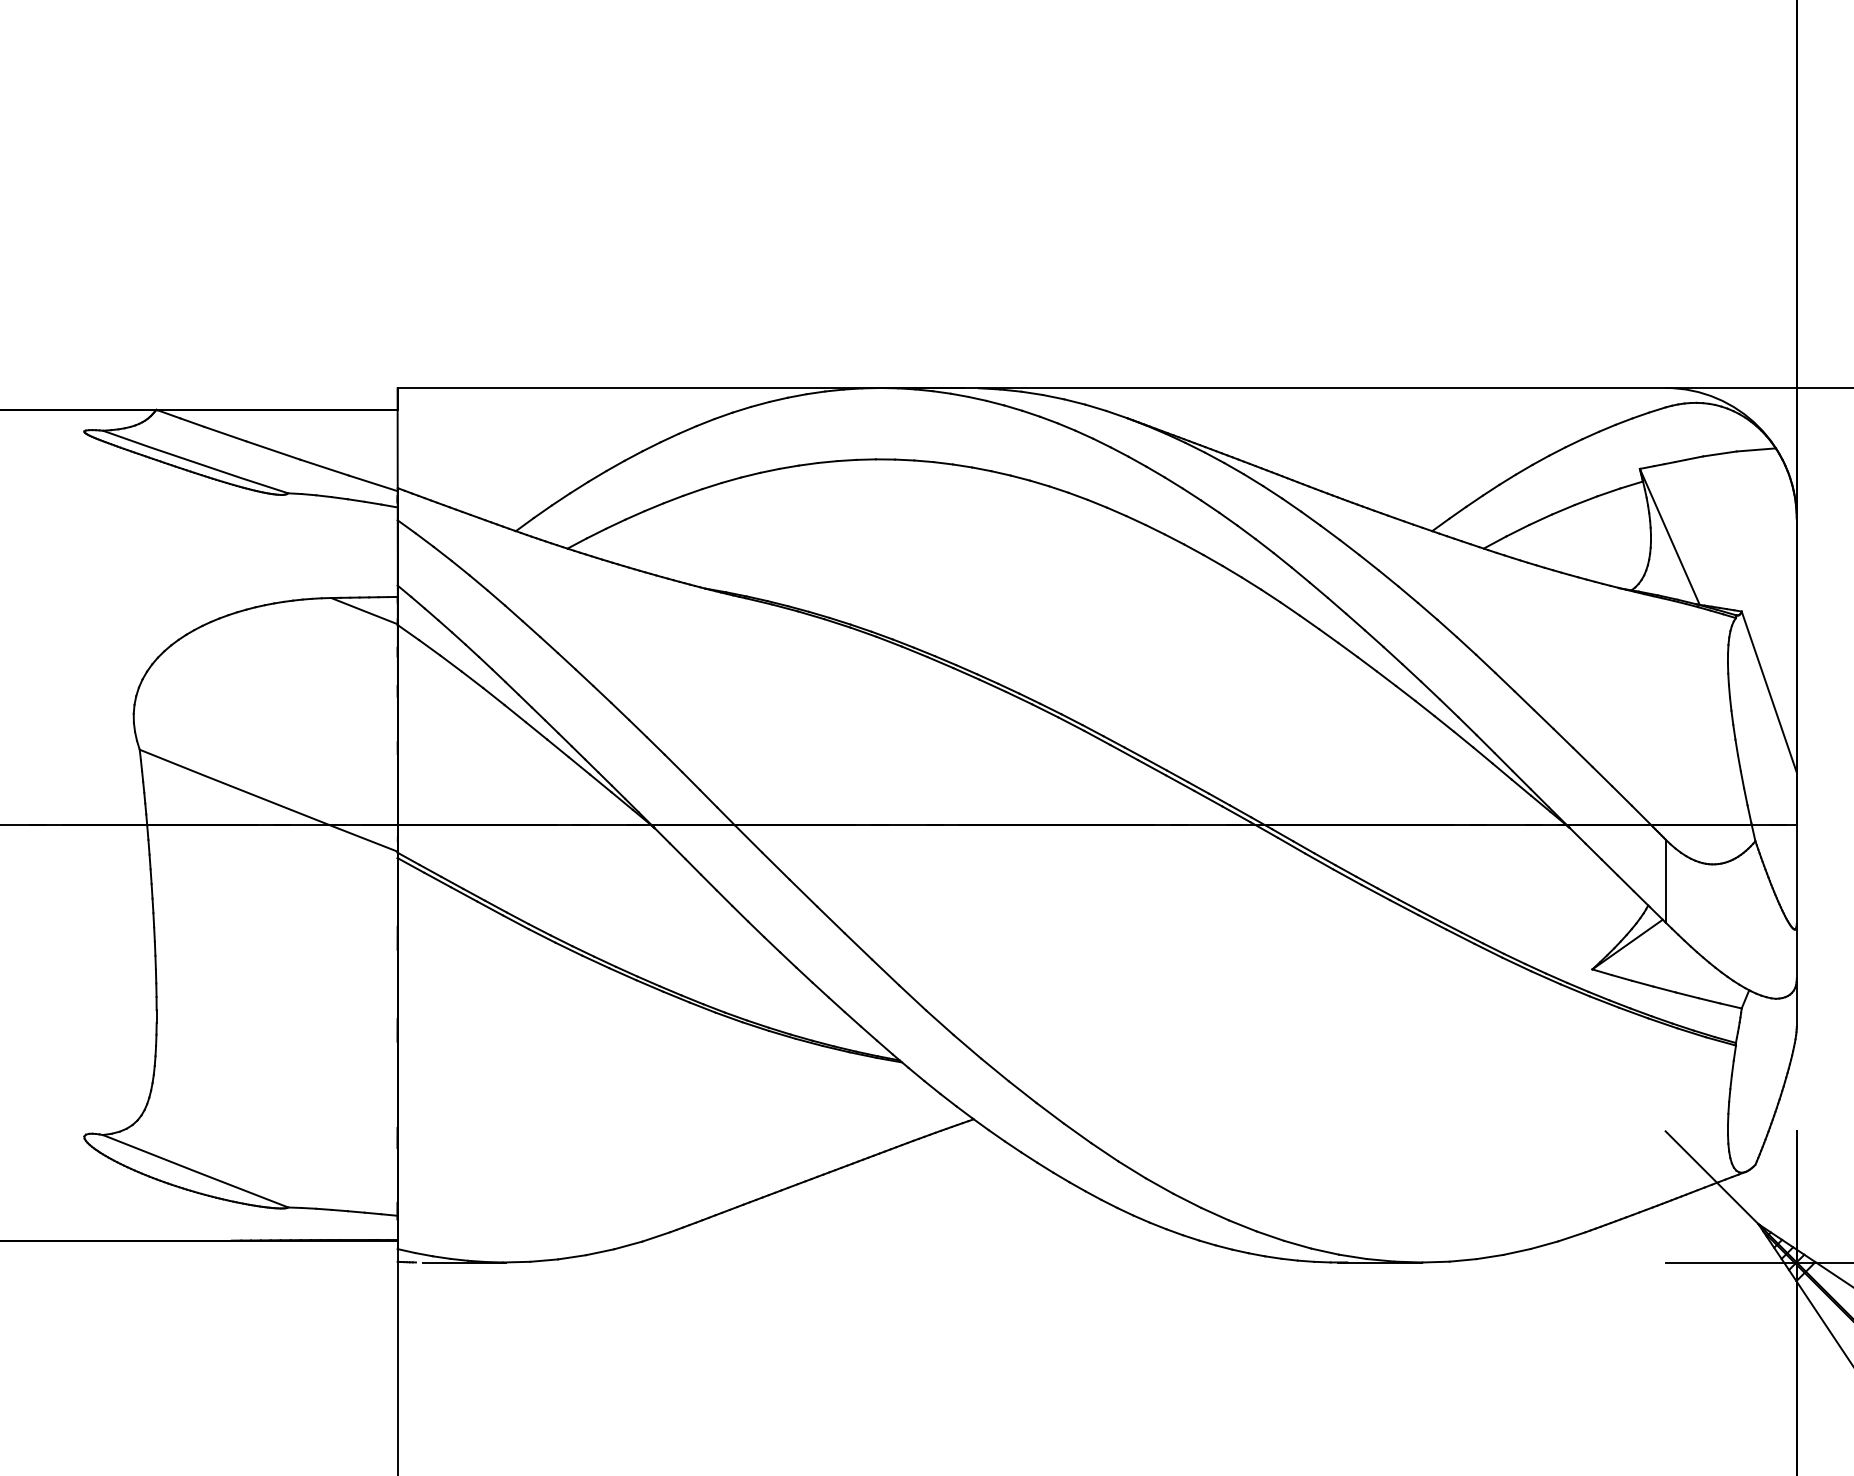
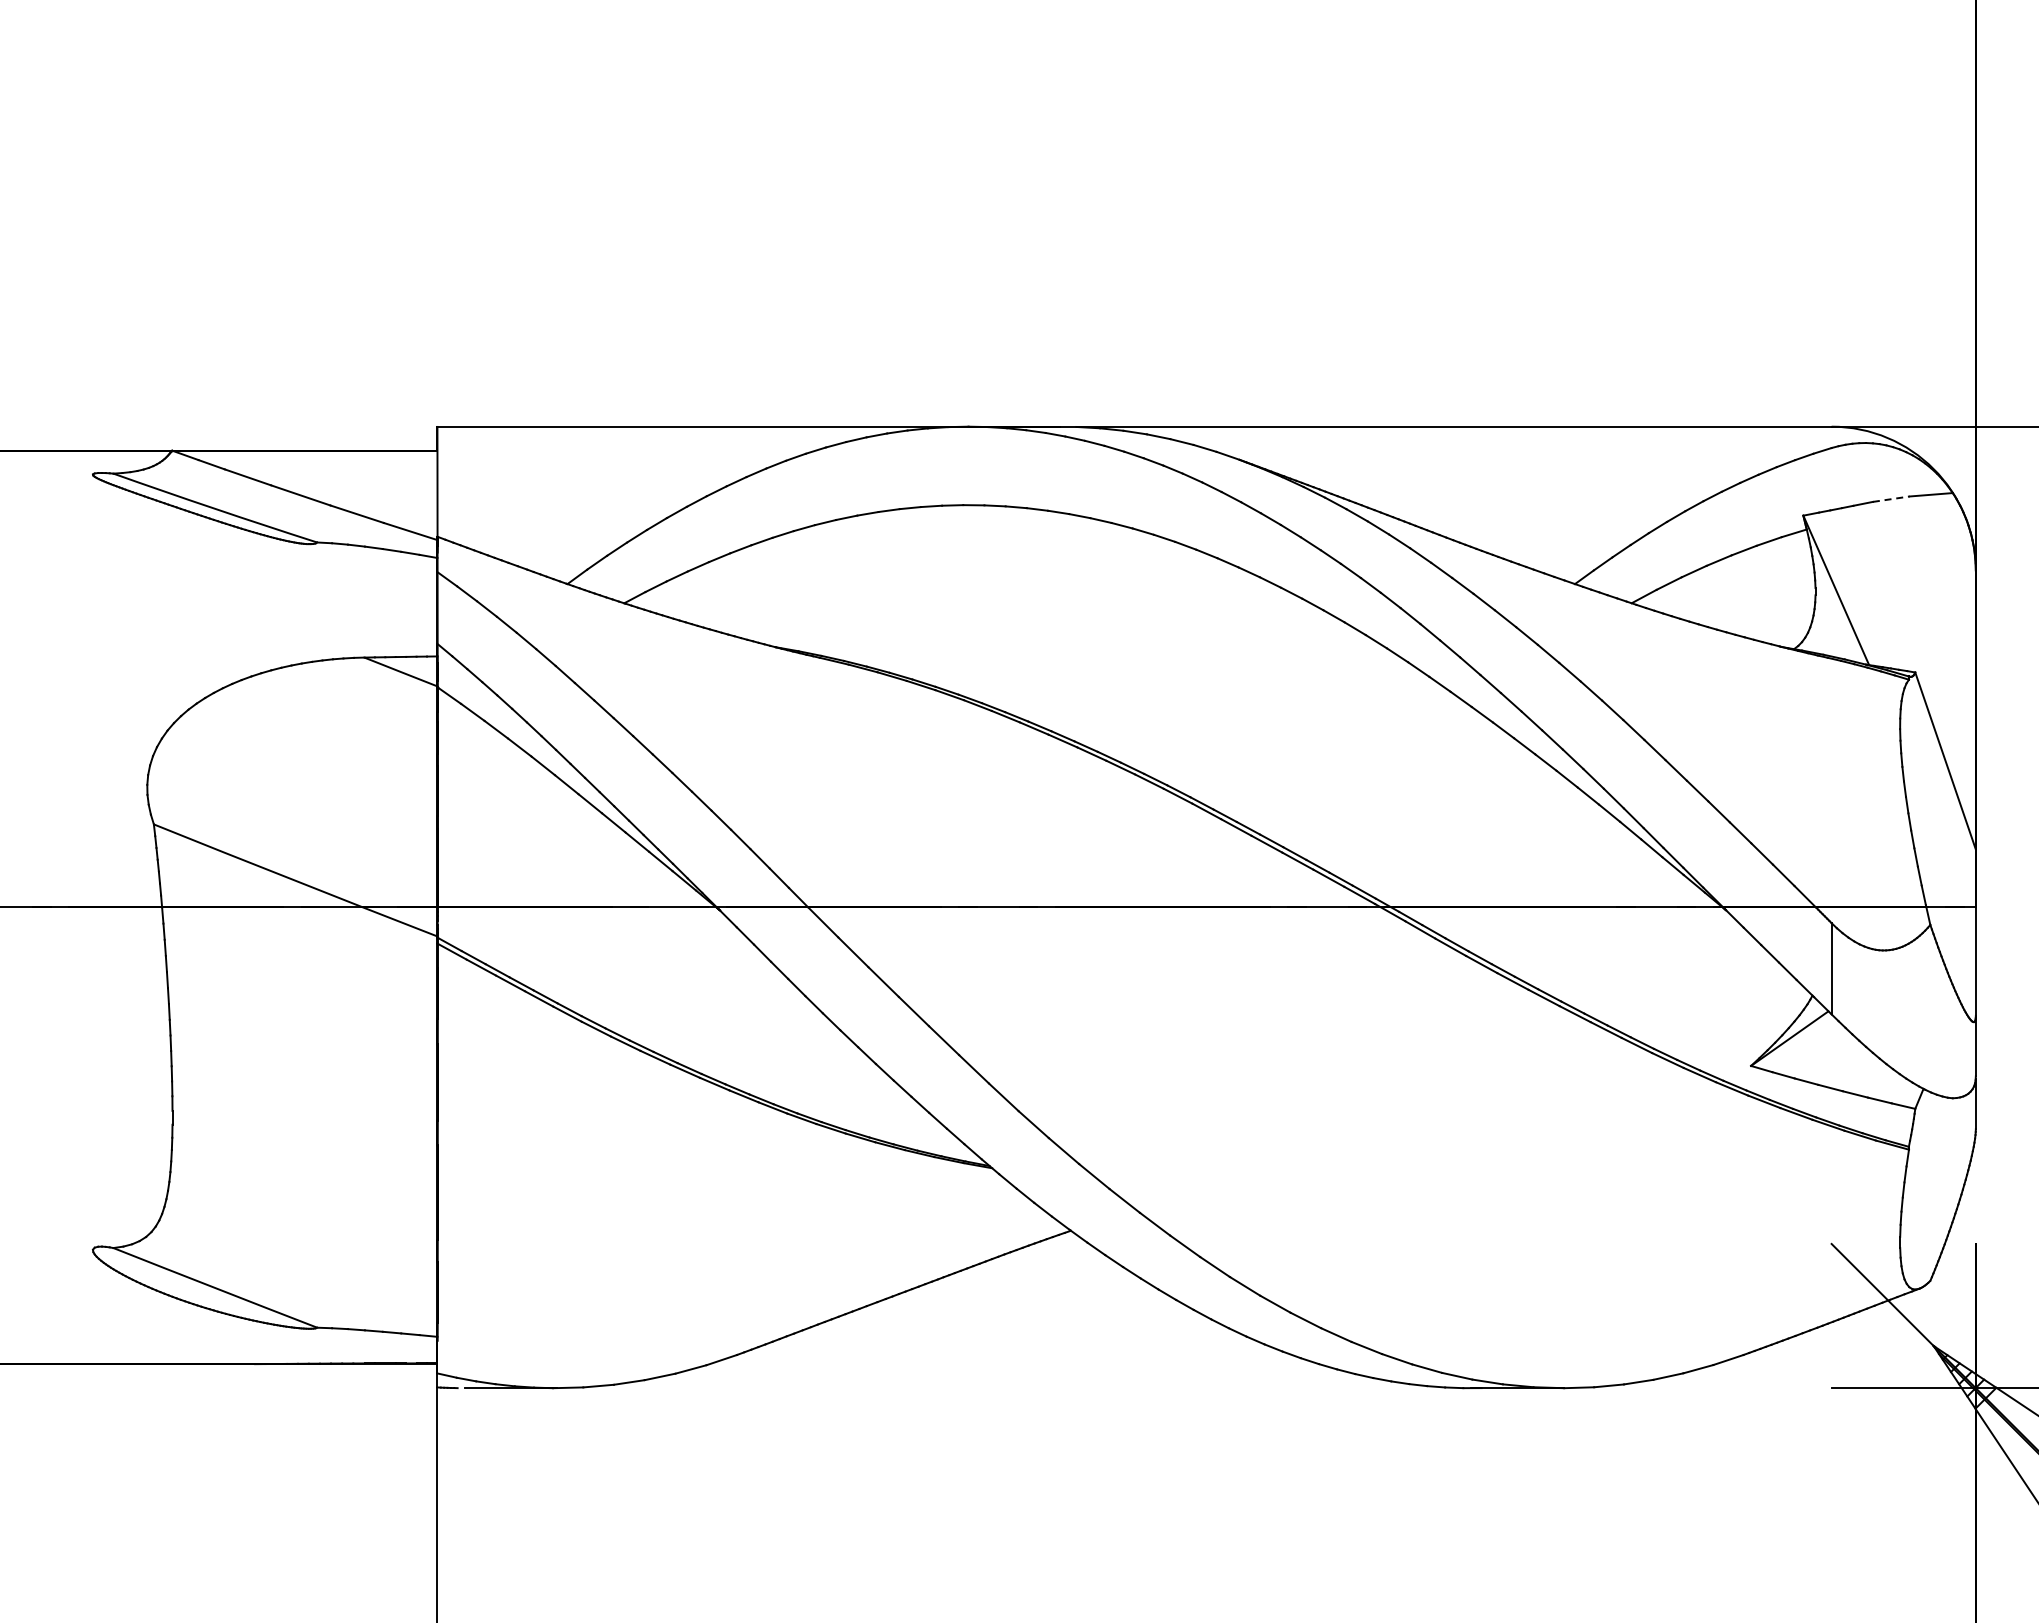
line: (1720, 454) -> (1891, 499), solid -> dashed

